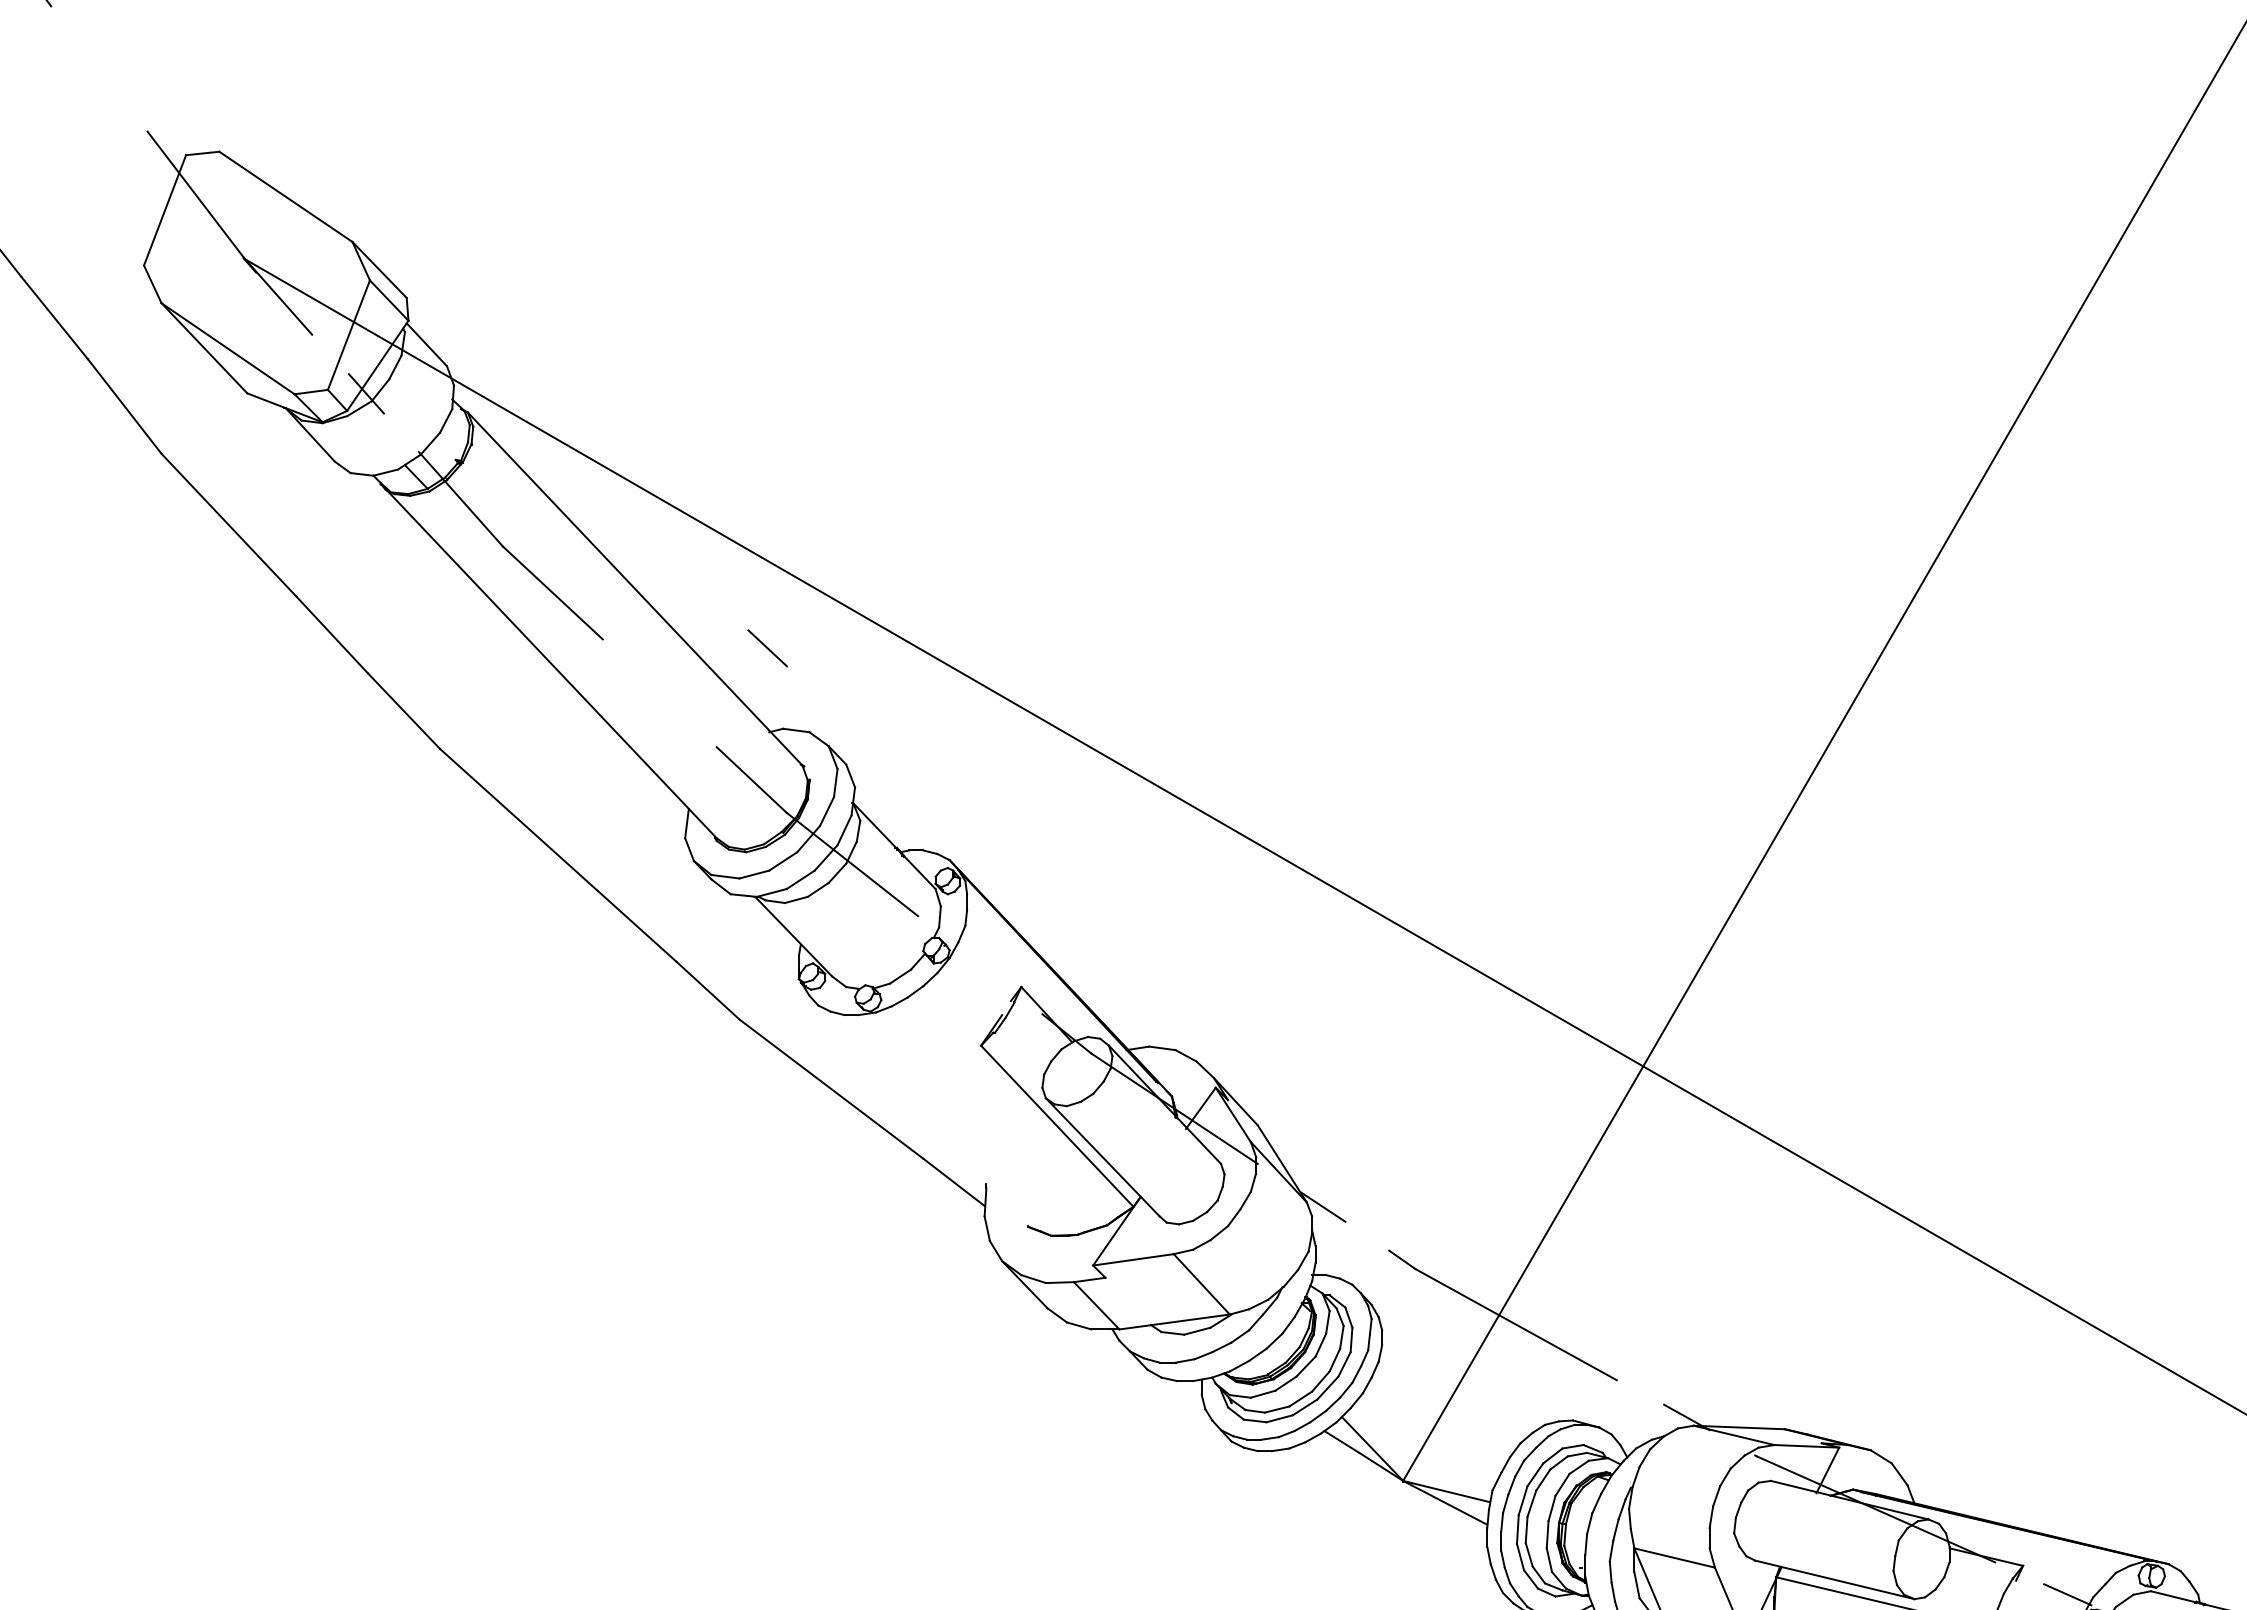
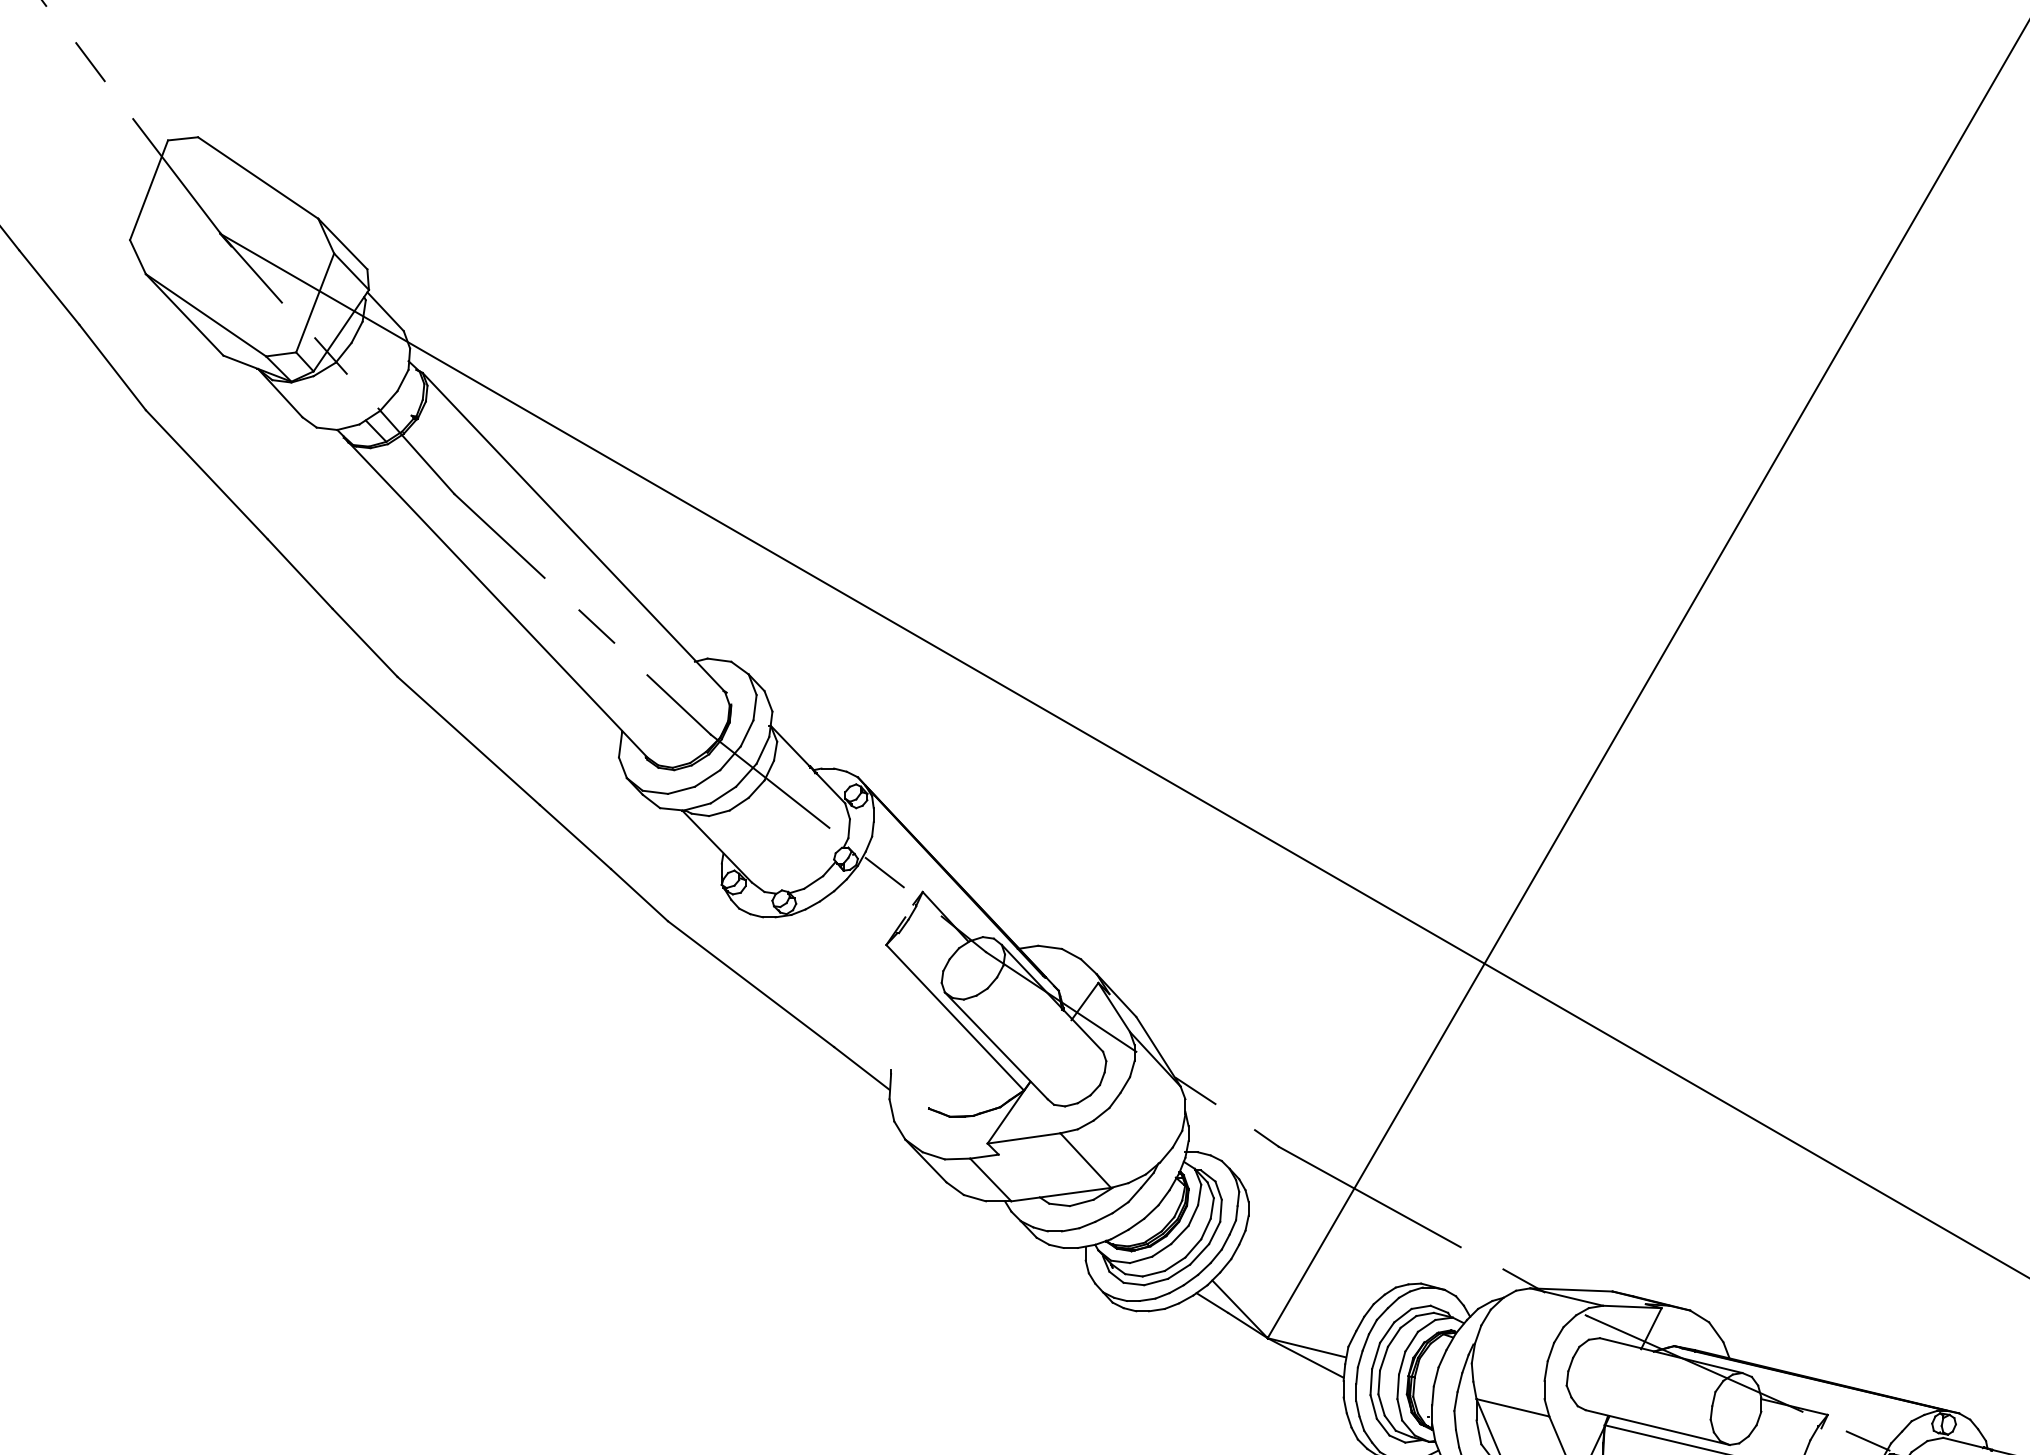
line: (100, 68) -> (90, 62), added
line: (767, 648) -> (596, 626), moved
line: (979, 965) -> (884, 872), added

